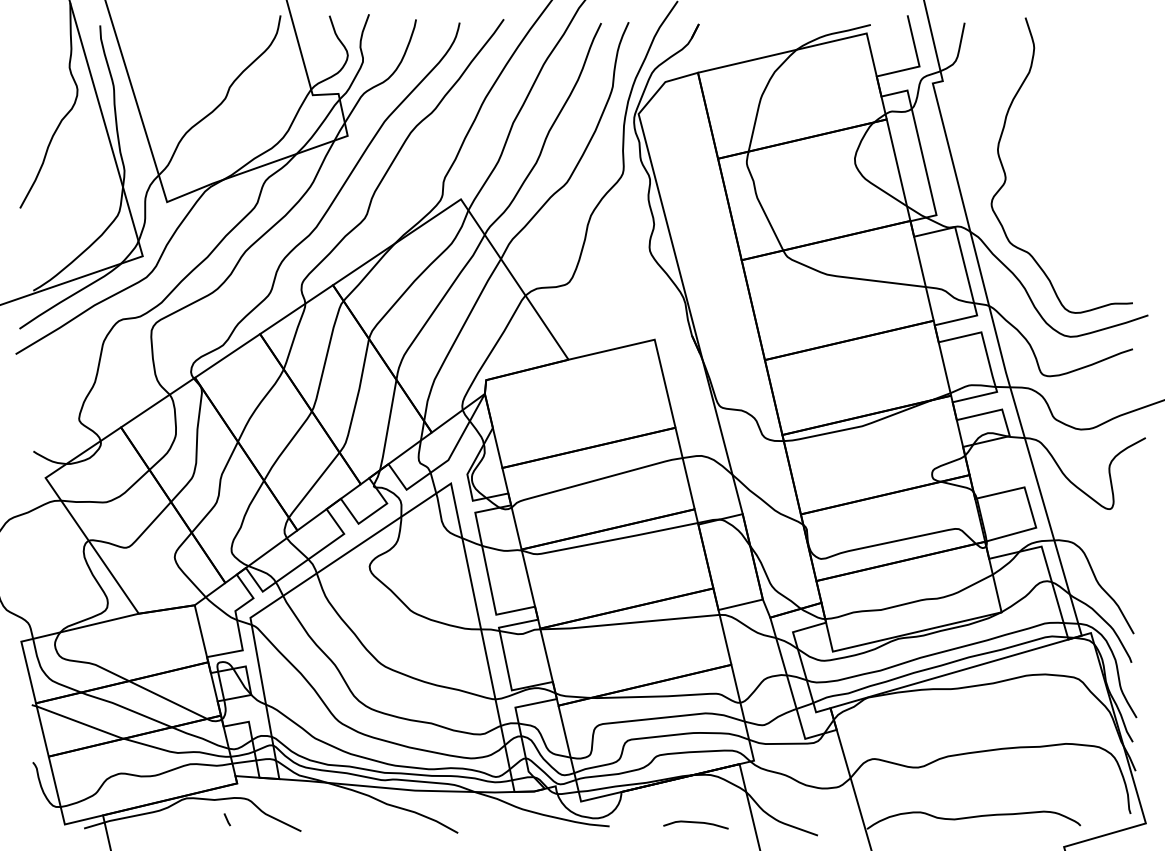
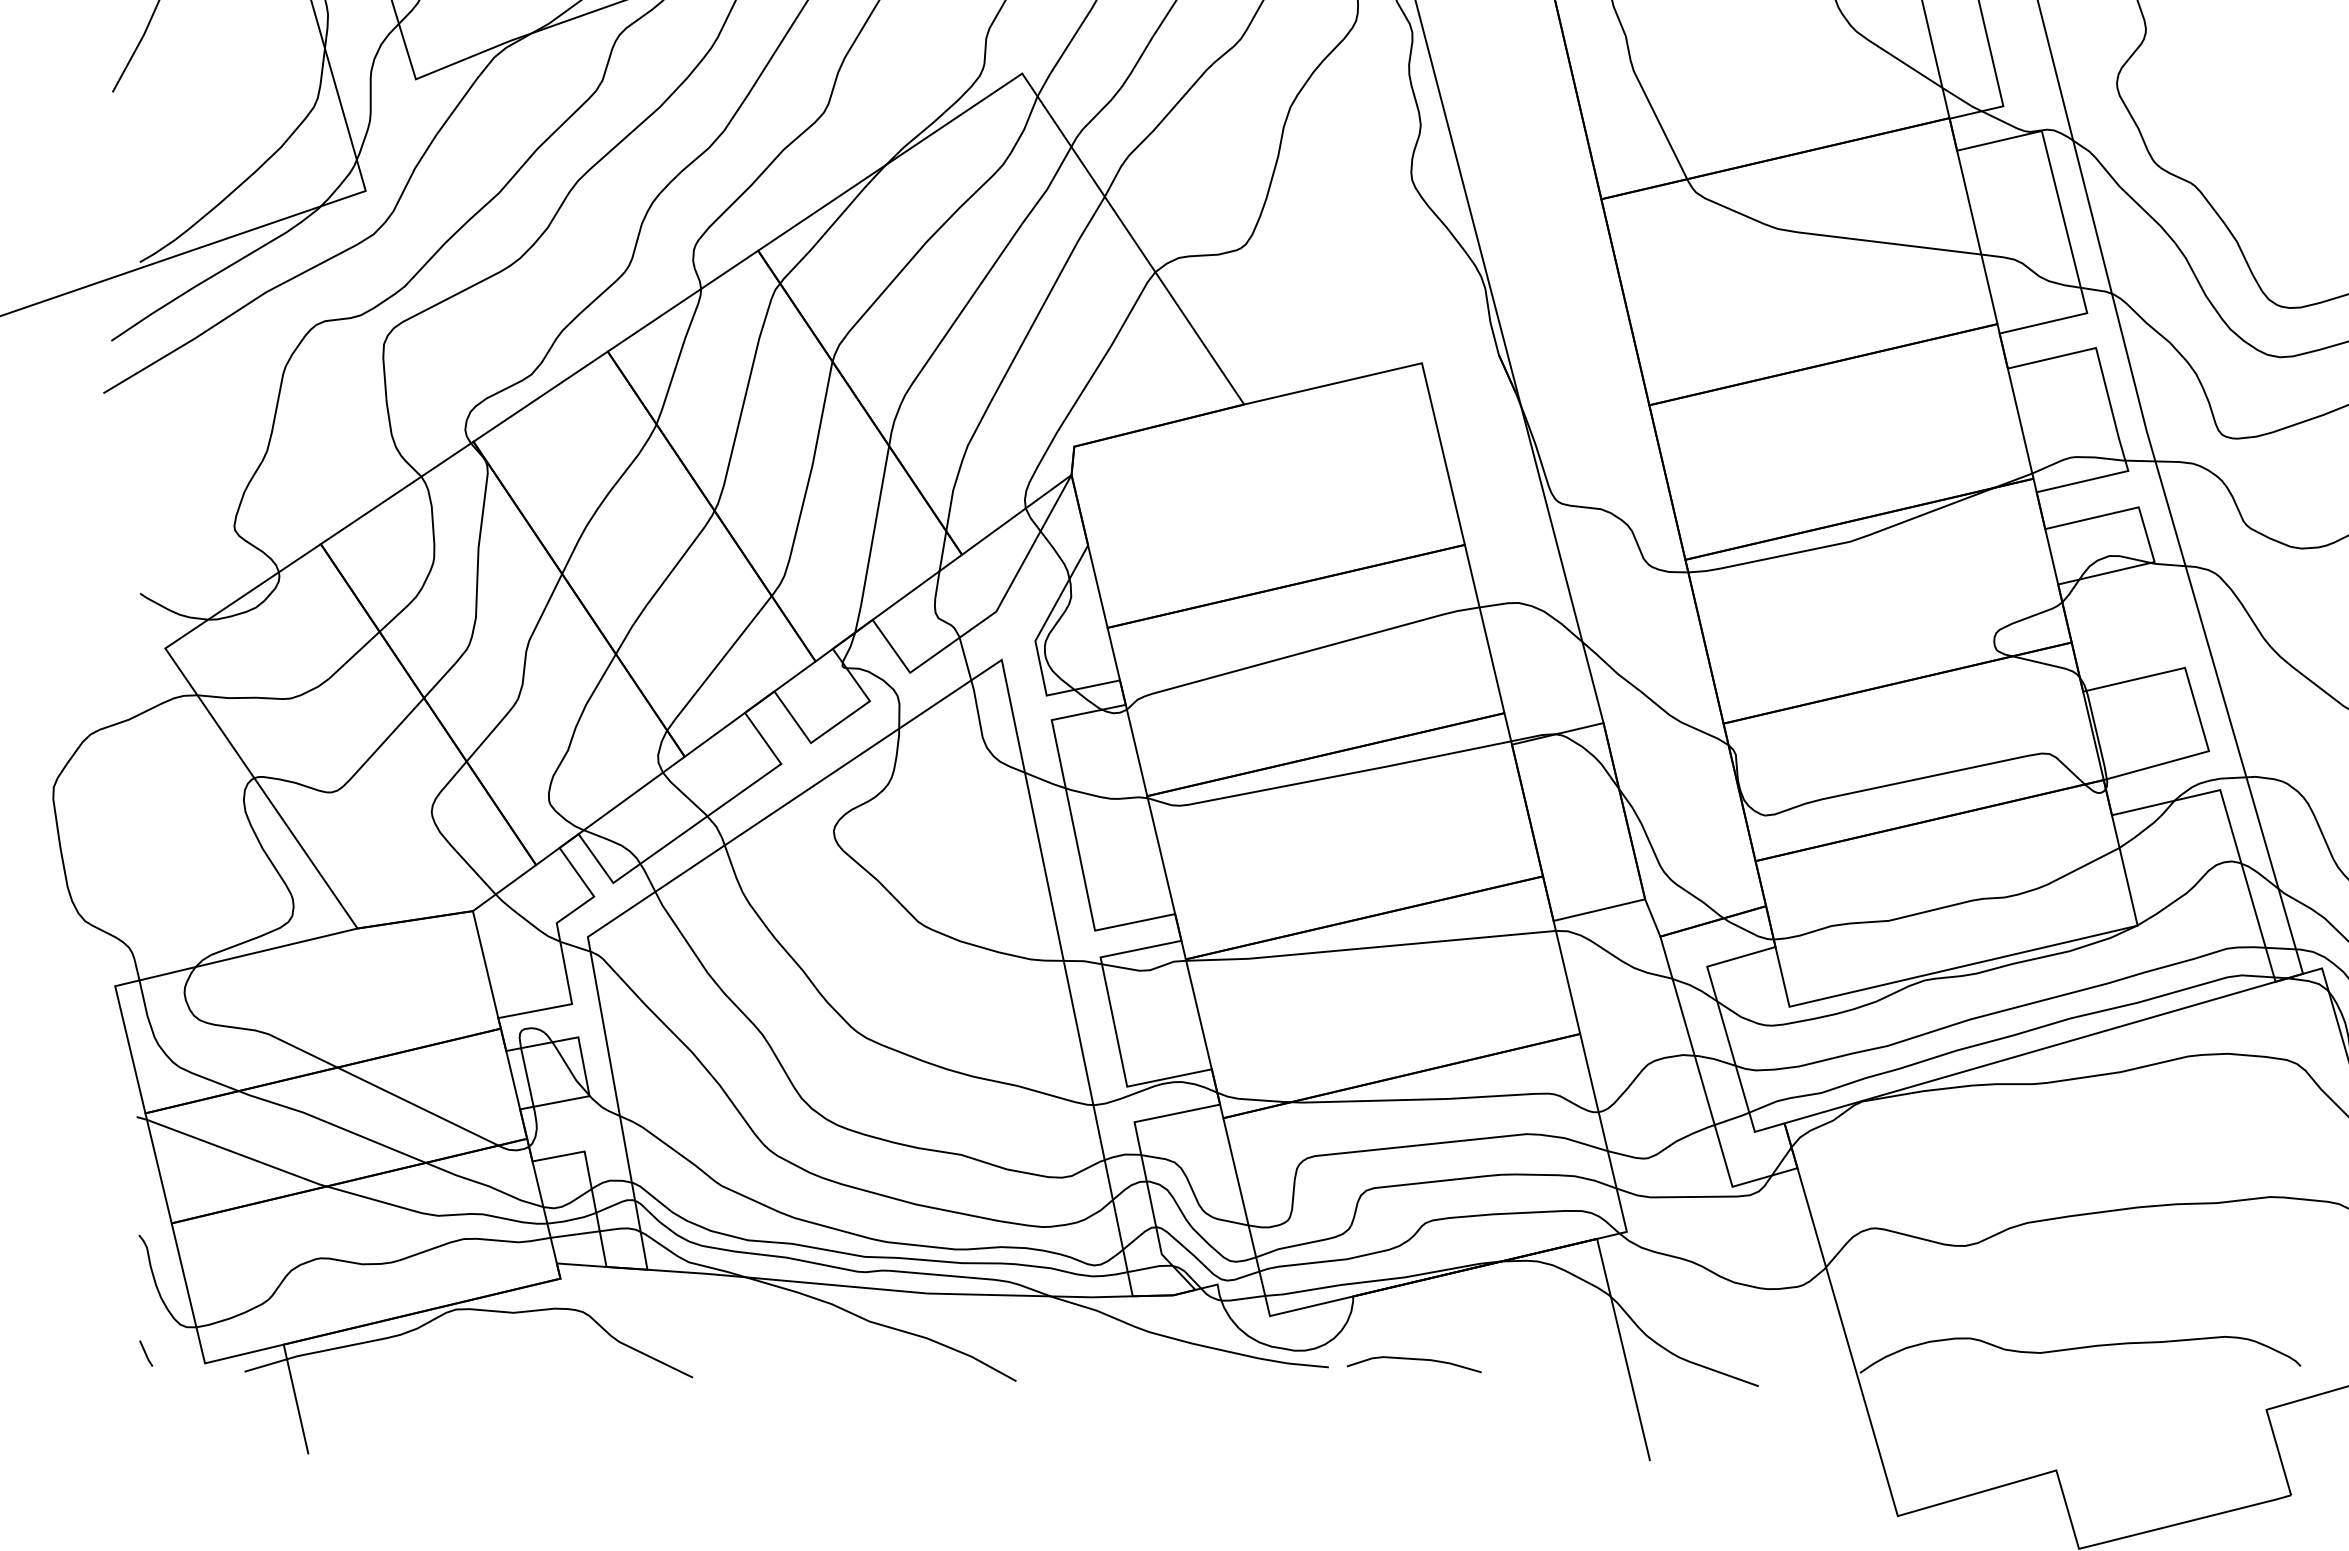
line: (227, 819) -> (146, 1353), moved
curve: (695, 823) -> (1413, 1361), moved

